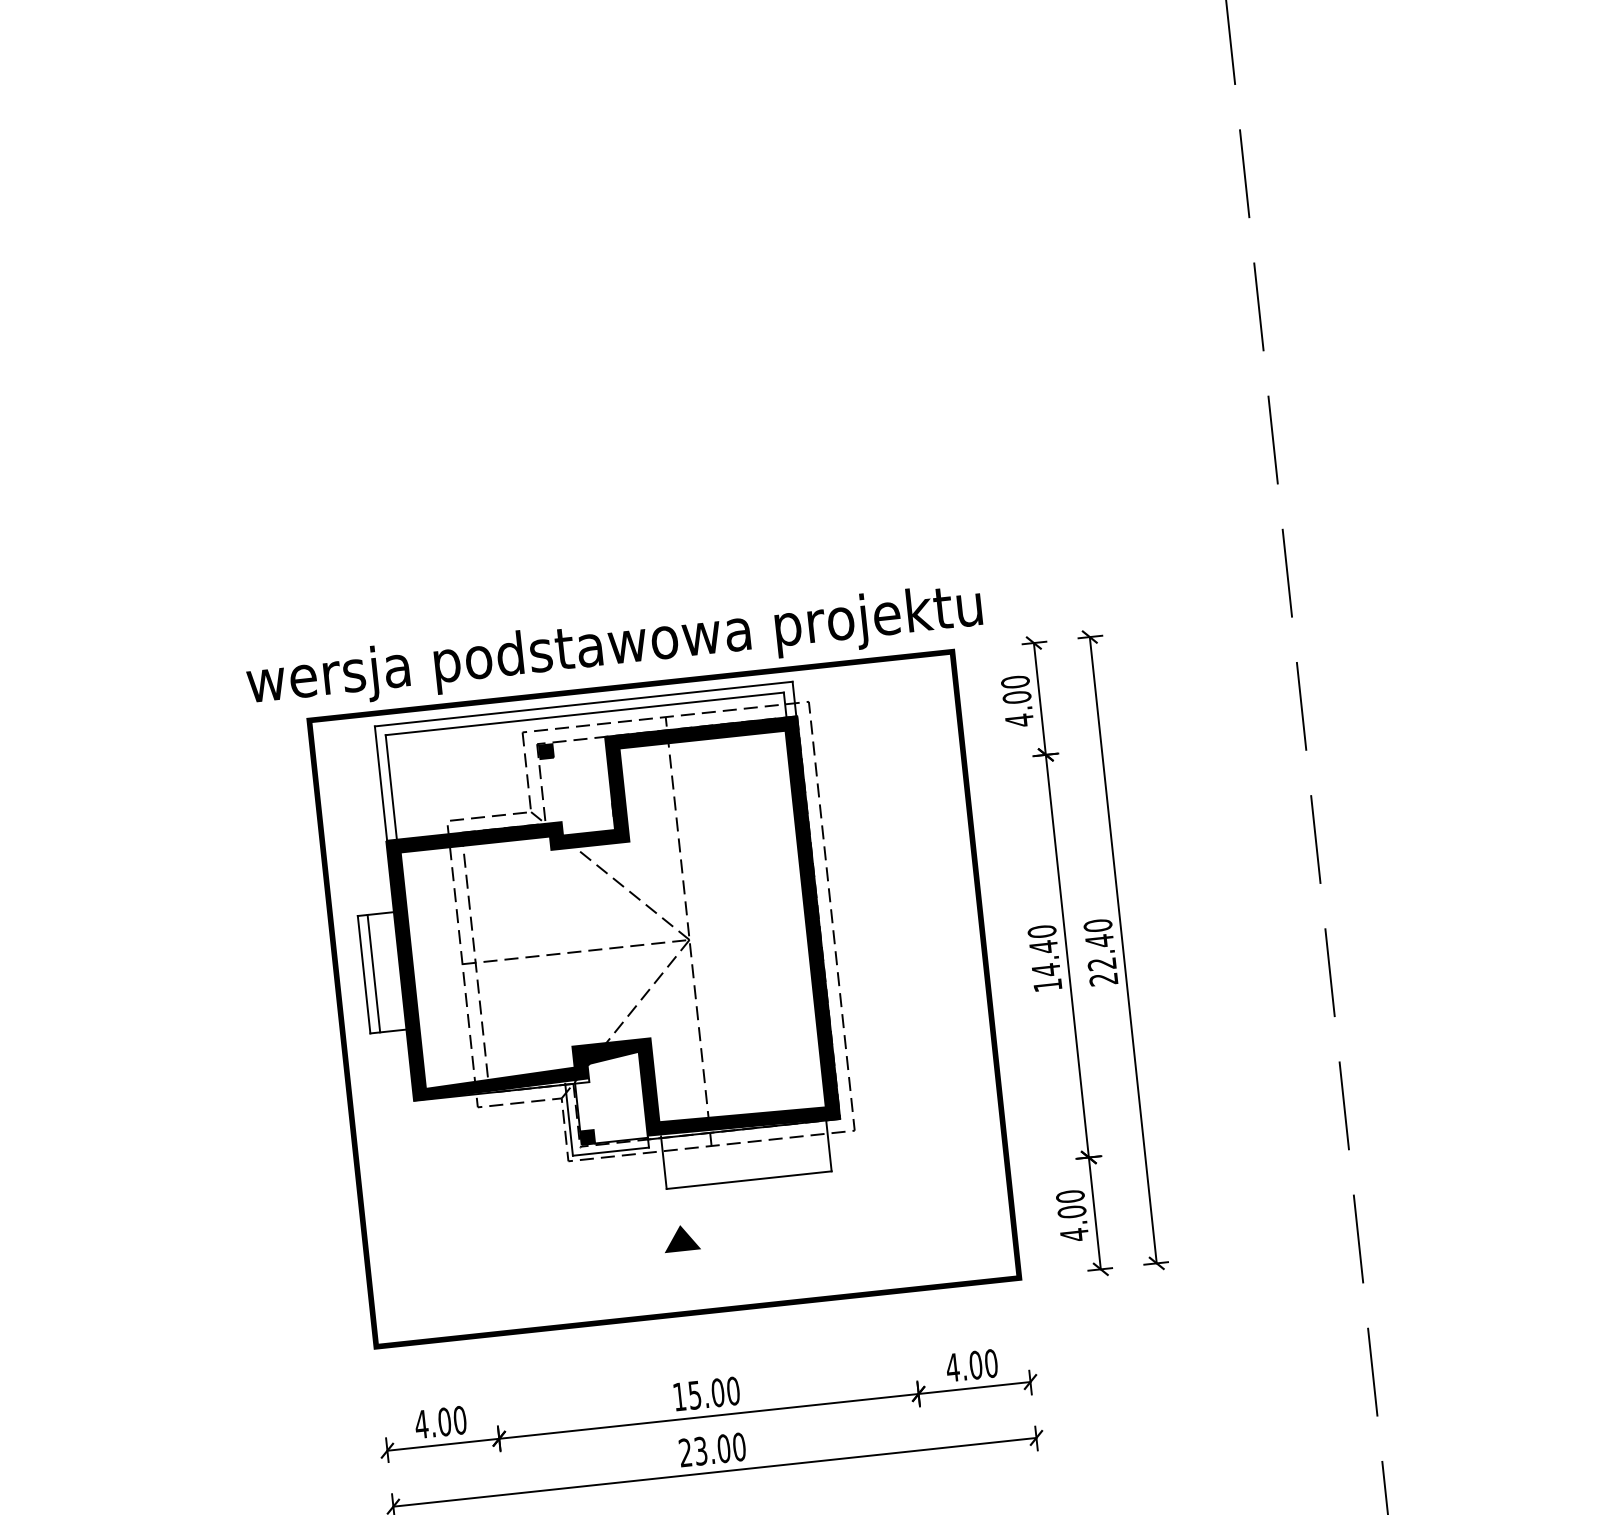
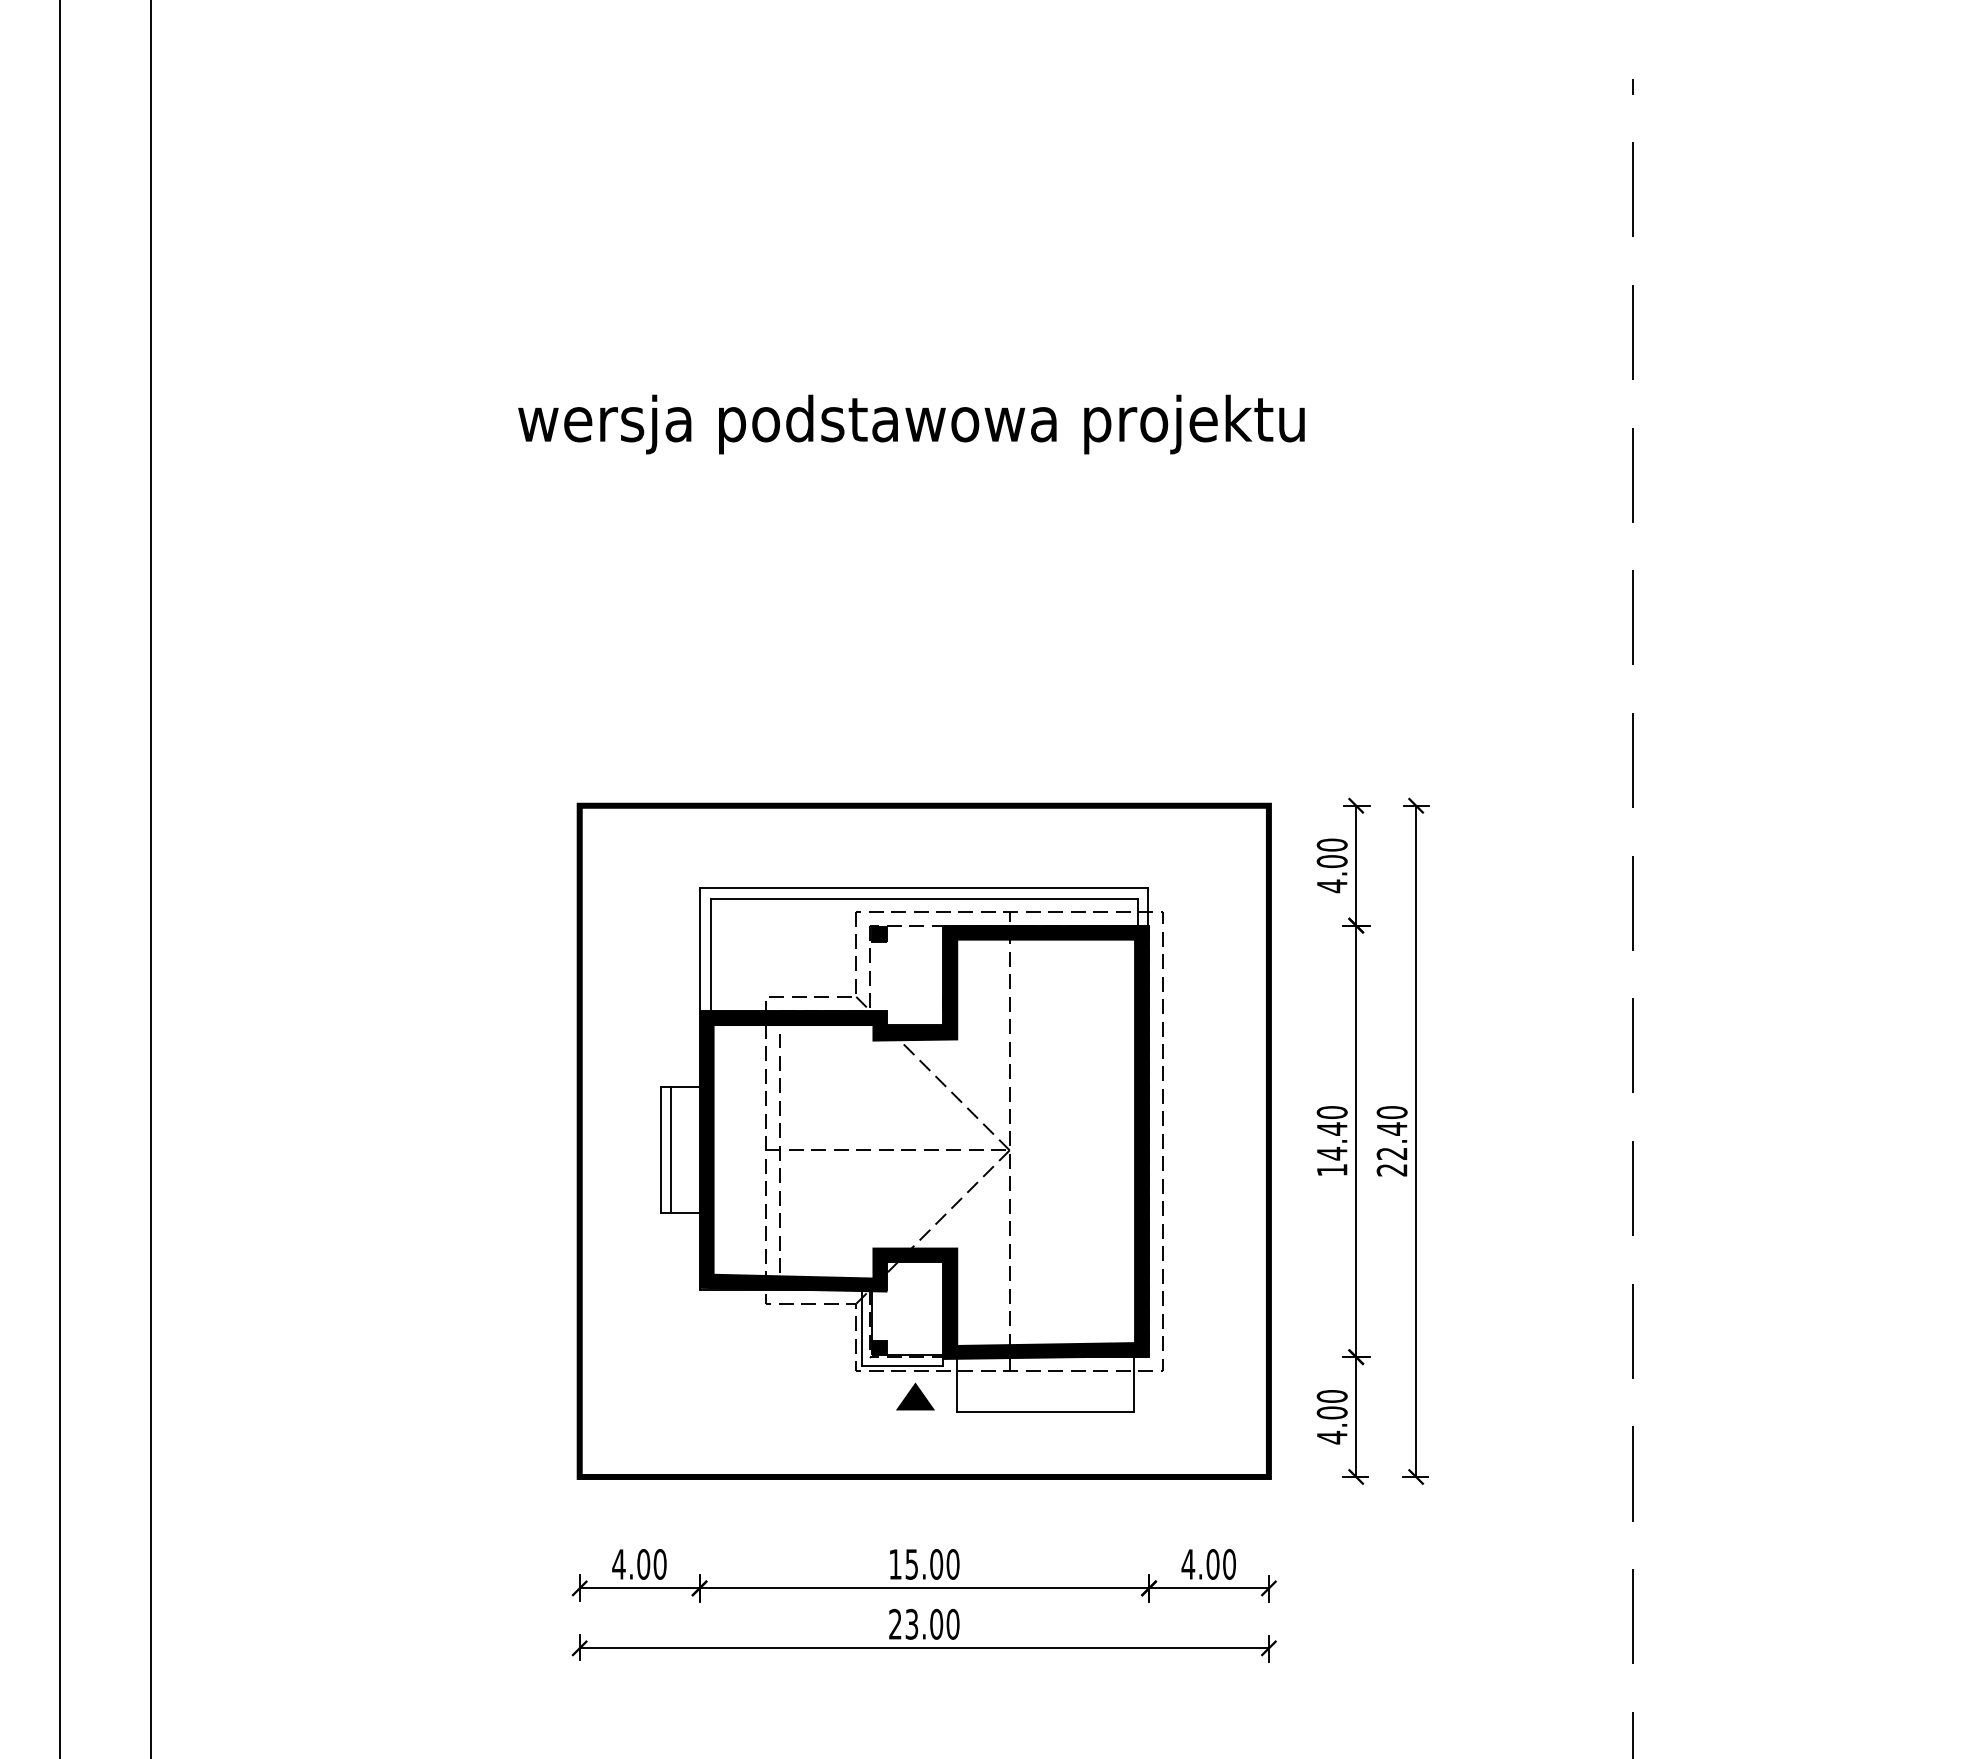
text: (614, 647) -> (911, 424), moved
part: (597, 948) -> (911, 1149), moved

